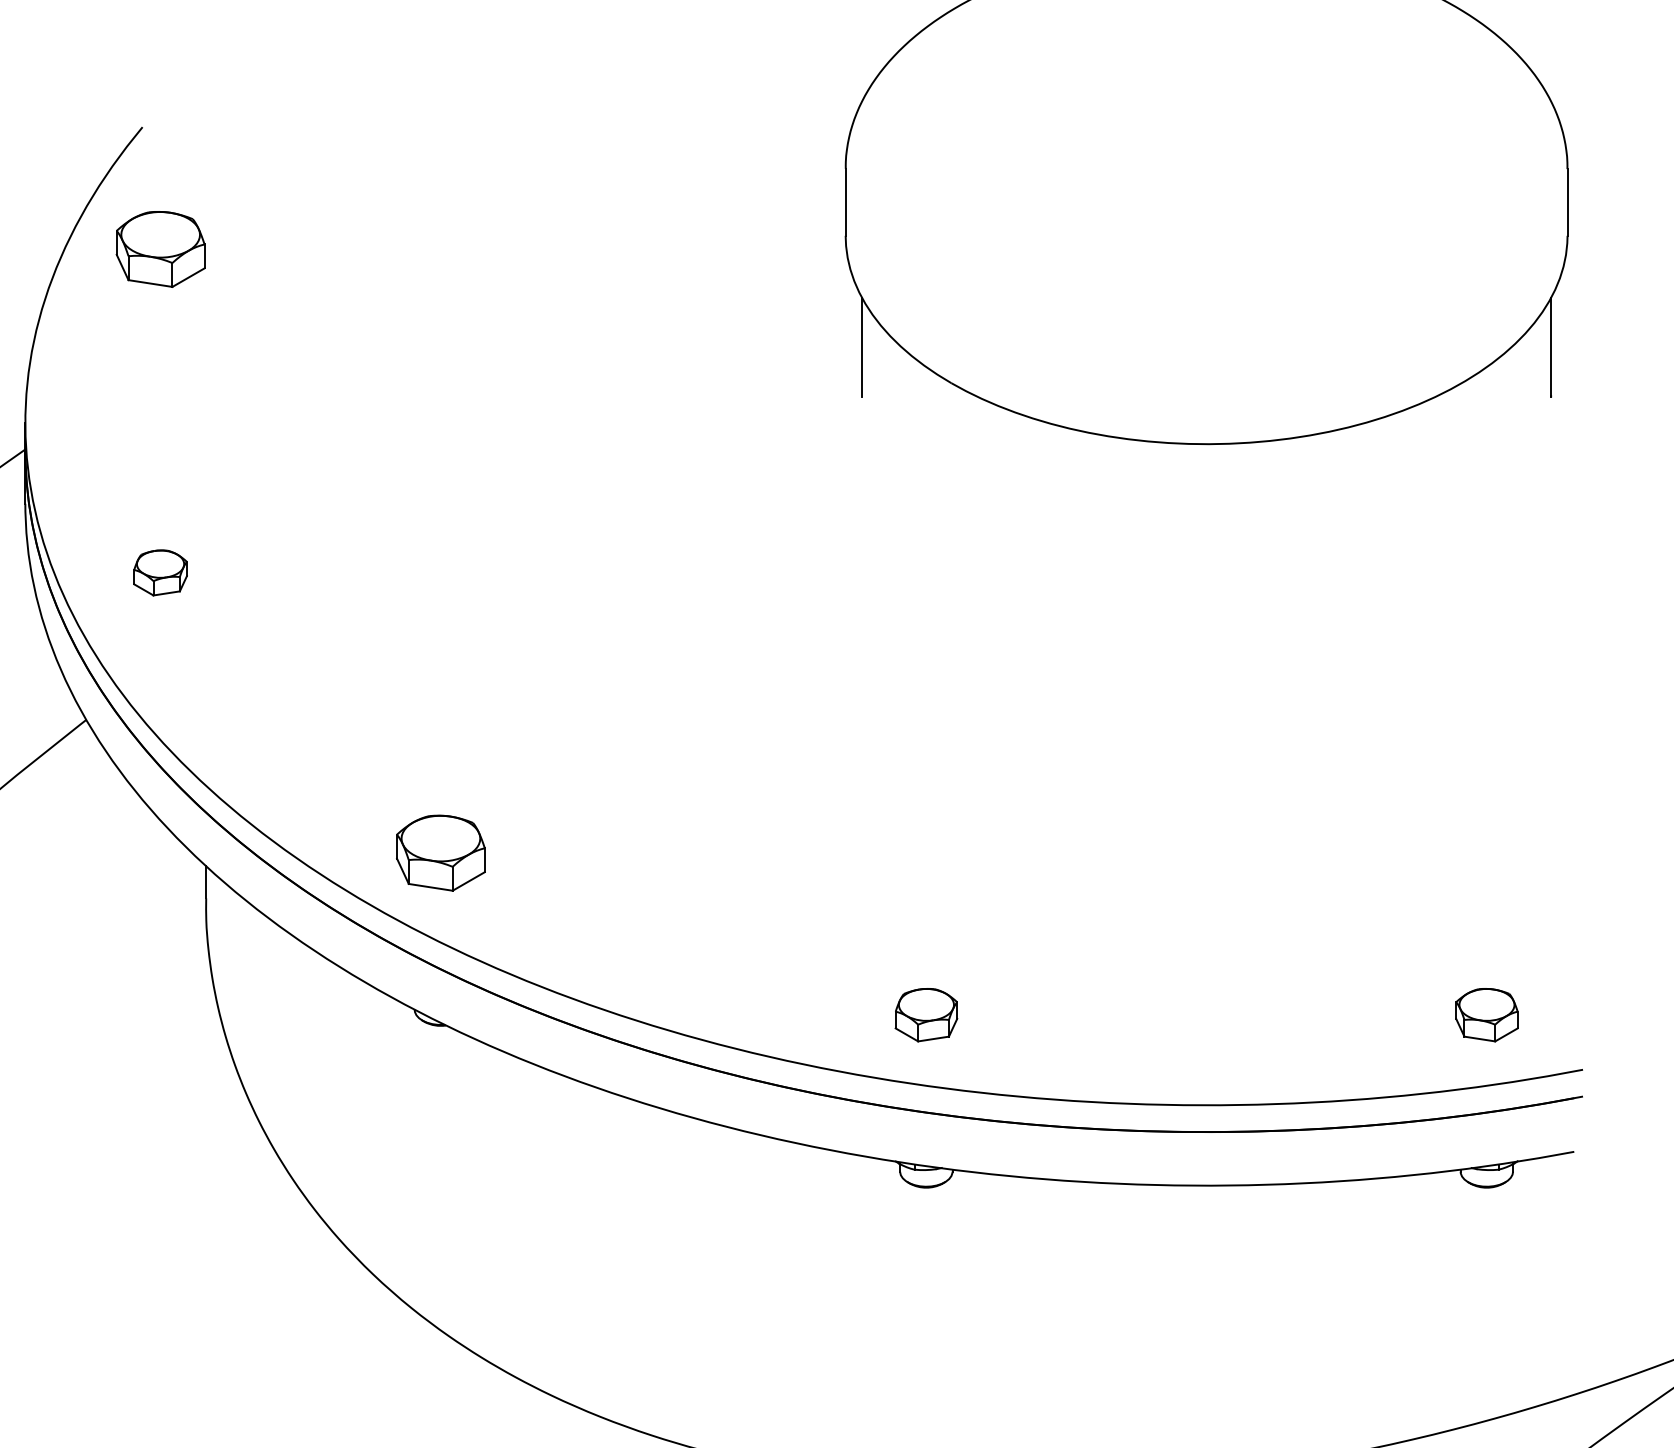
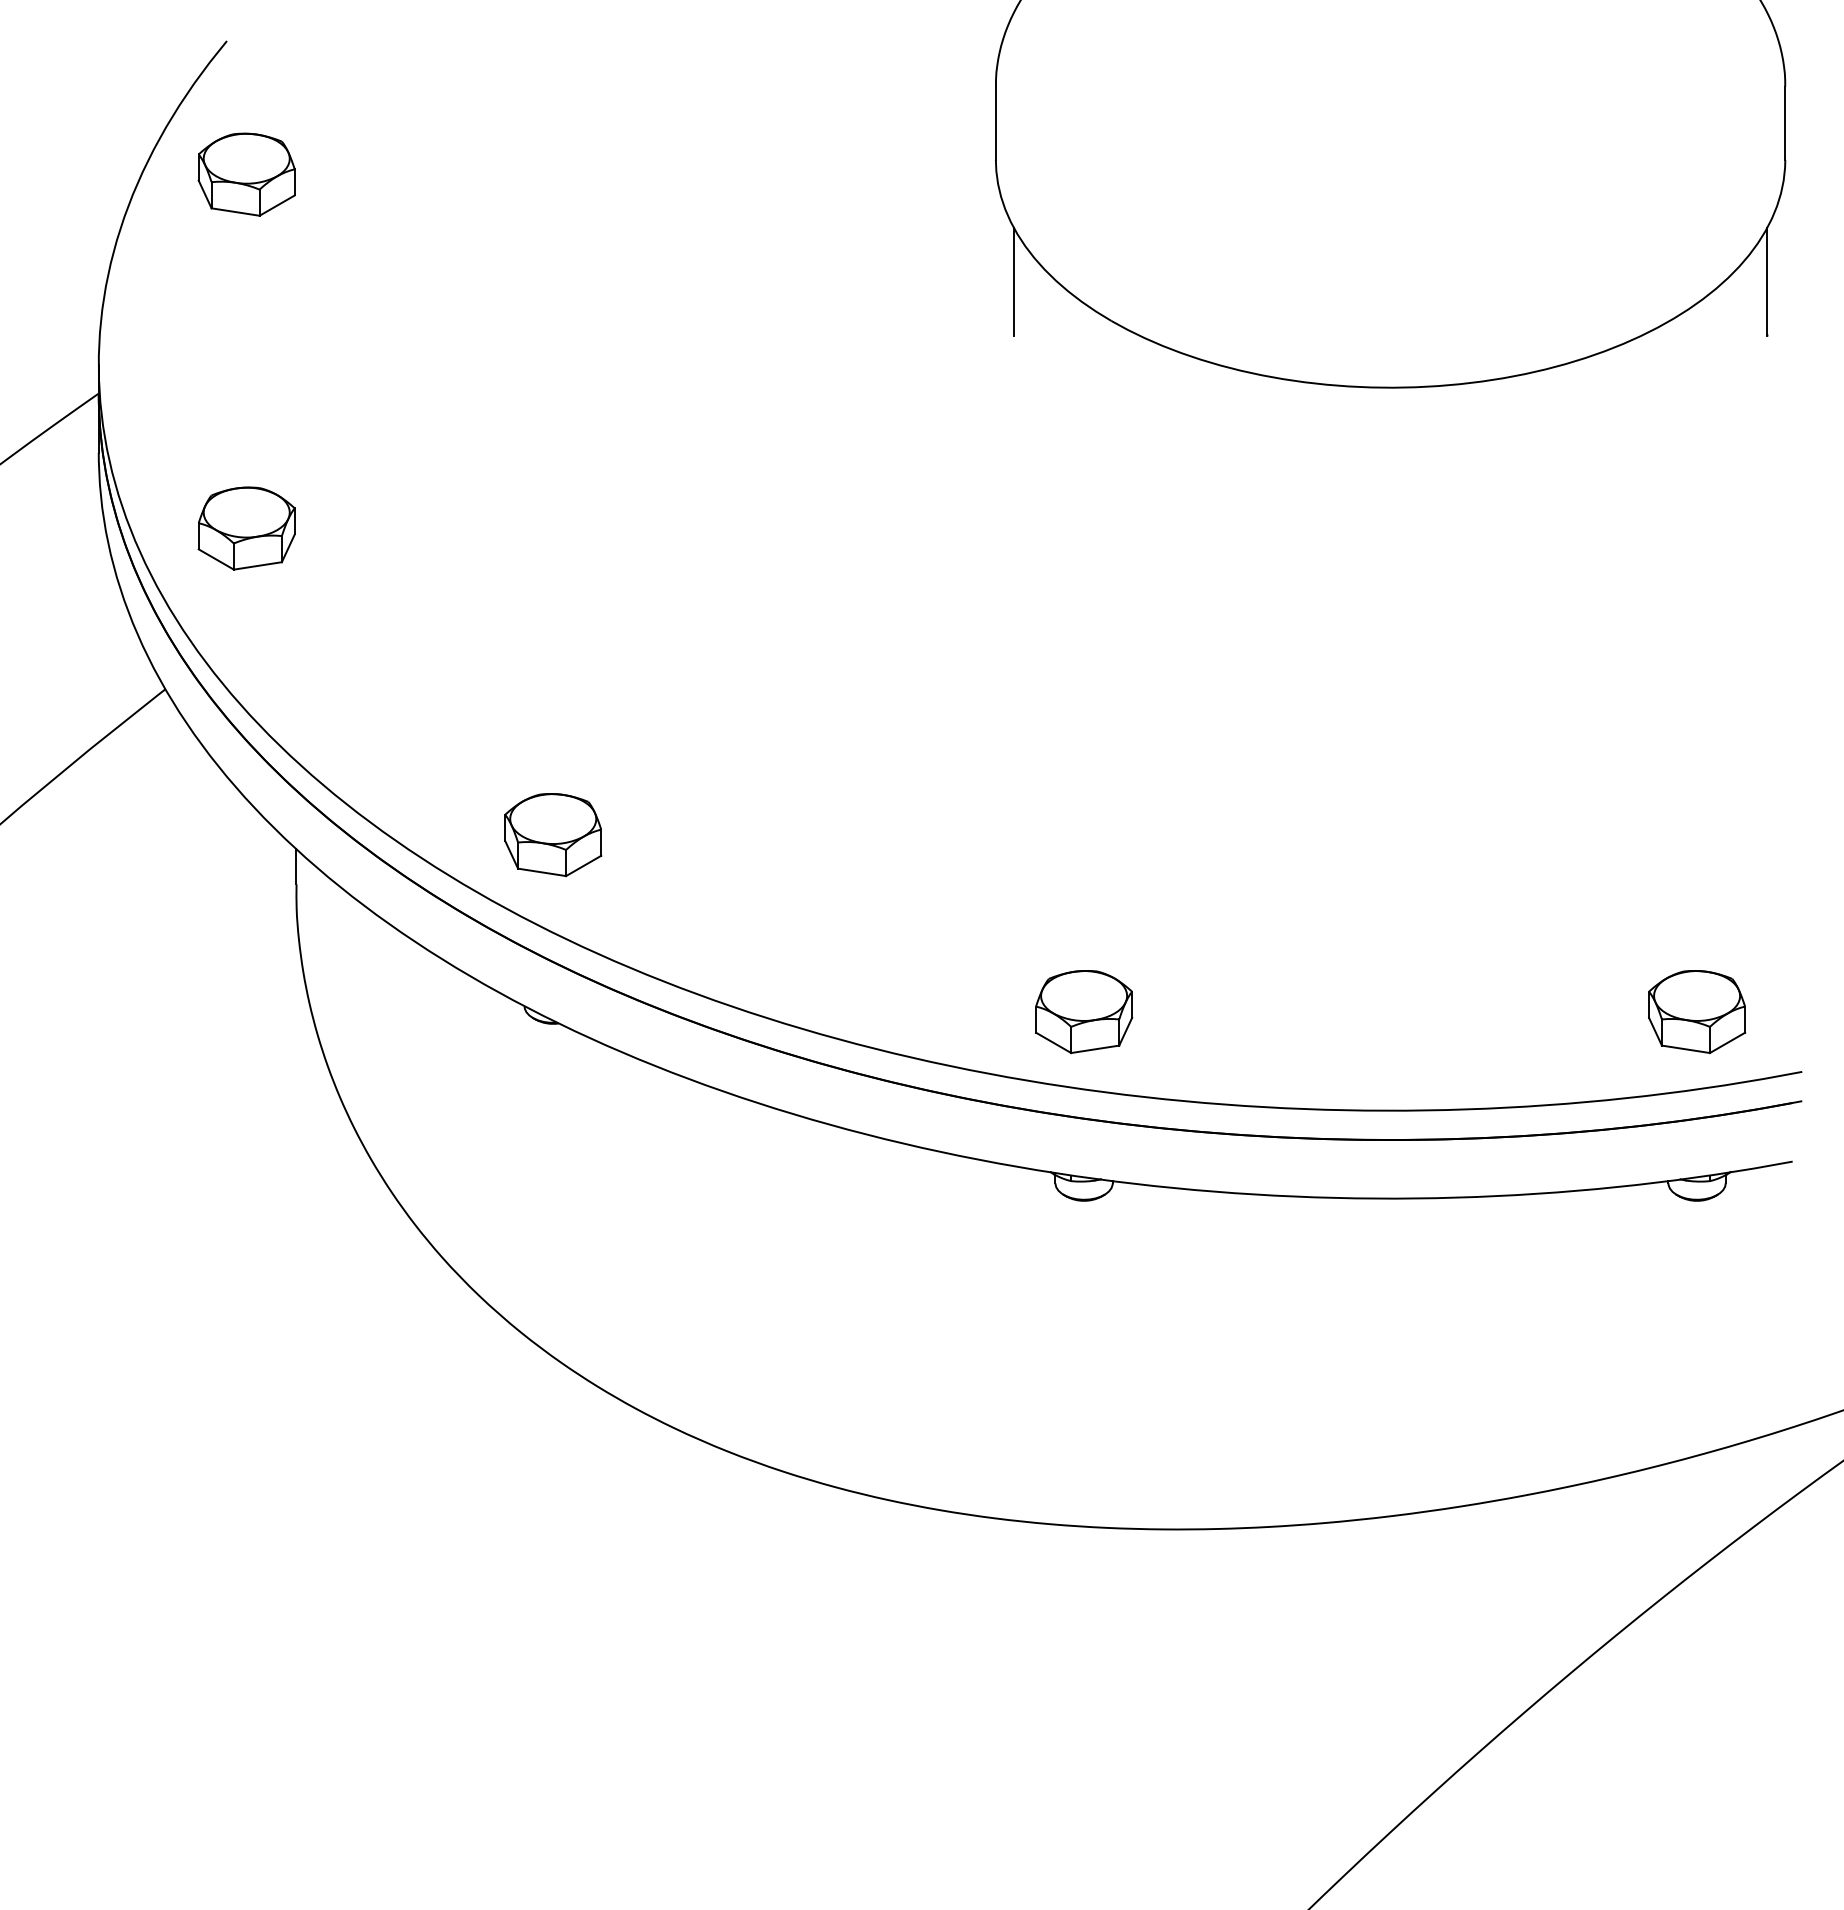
part: (160, 572) -> (246, 528), size x1.67
part: (926, 1015) -> (1084, 1012), size x1.43
part: (1487, 1015) -> (1697, 1012), size x1.43

